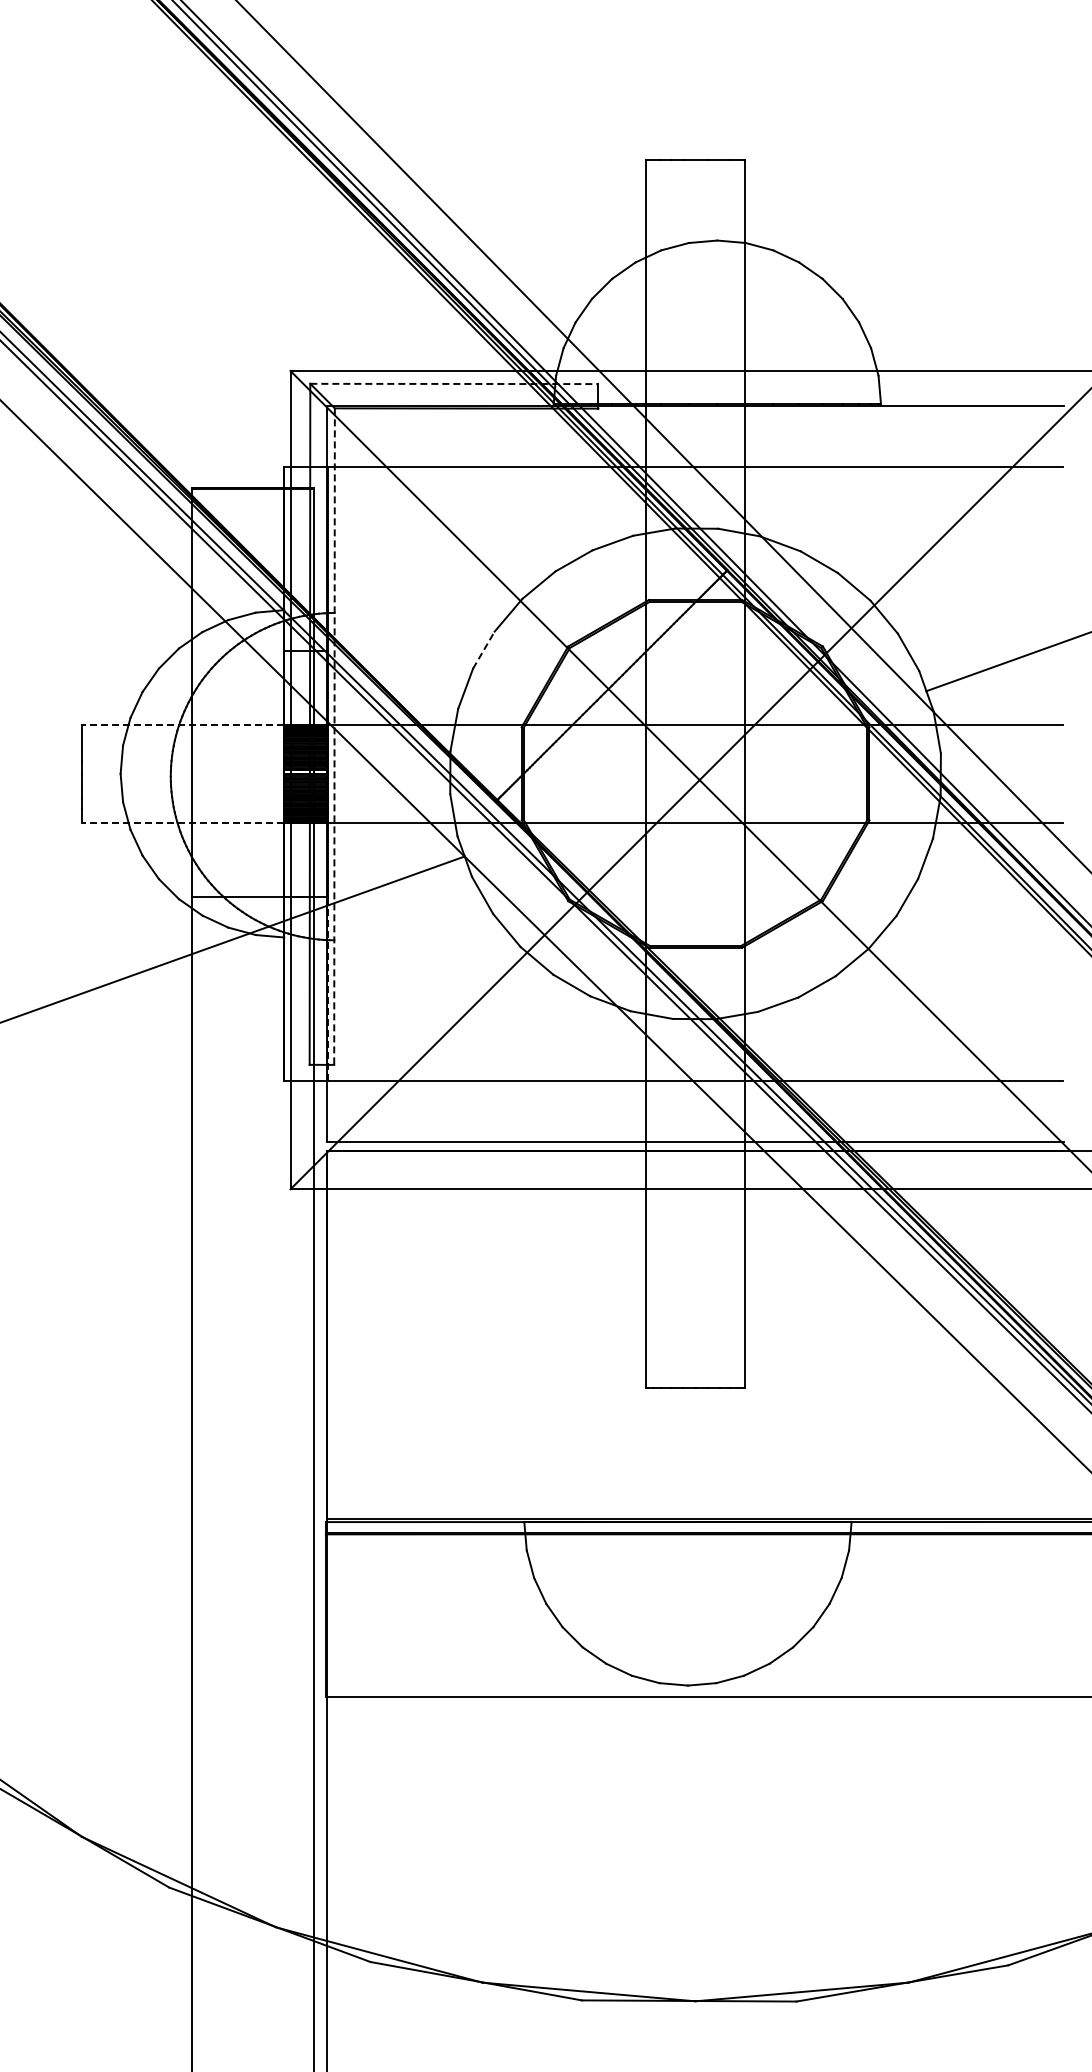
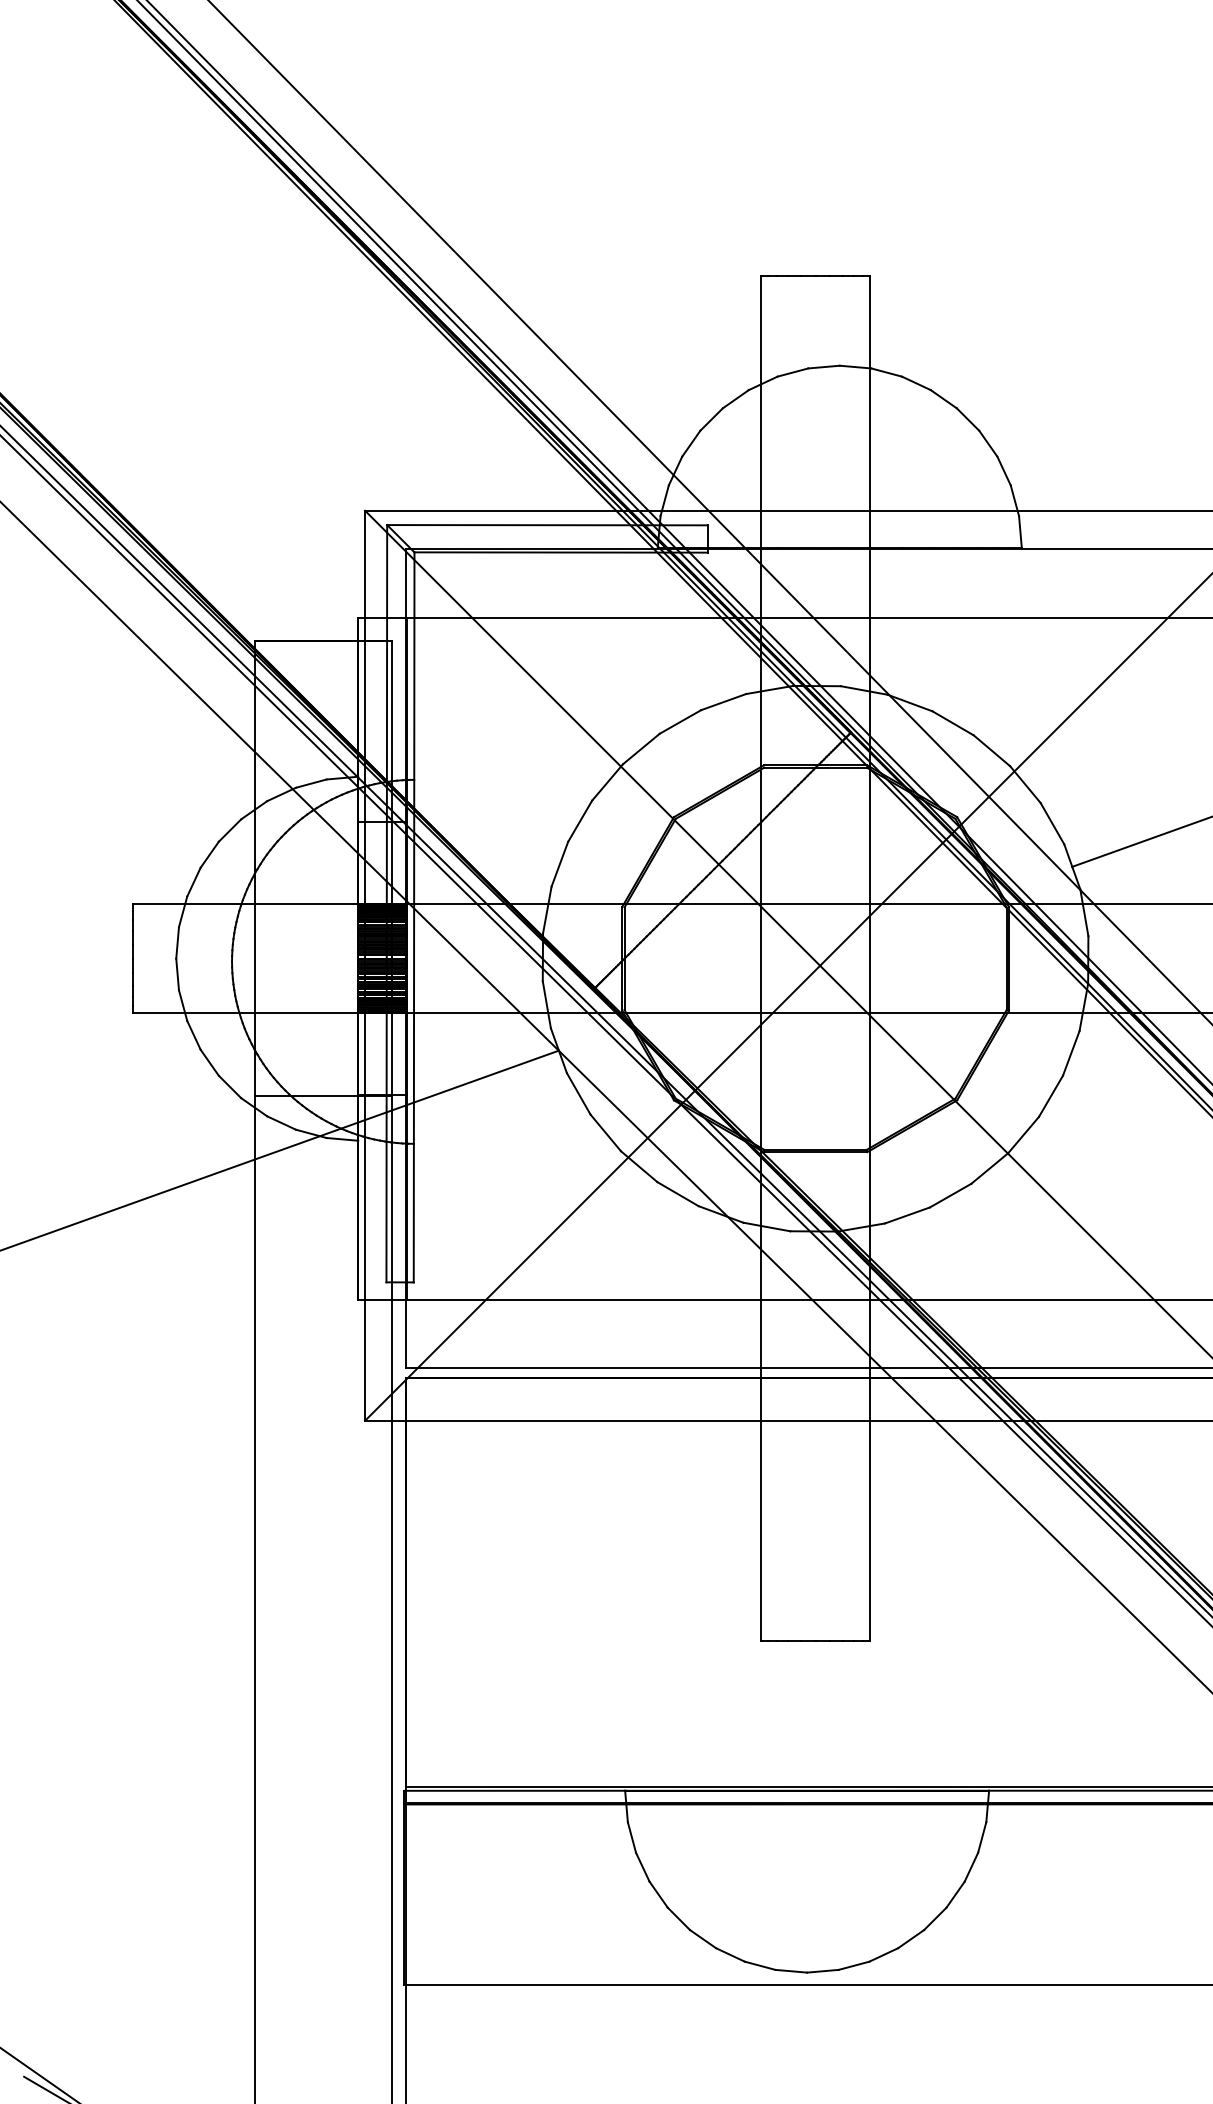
line: (454, 383) -> (547, 524), dashed -> solid
line: (484, 649) -> (580, 820), dashed -> solid
line: (182, 724) -> (245, 903), dashed -> solid
line: (334, 737) -> (414, 918), dashed -> solid
line: (182, 822) -> (245, 1012), dashed -> solid
line: (328, 988) -> (407, 1197), dashed -> solid

